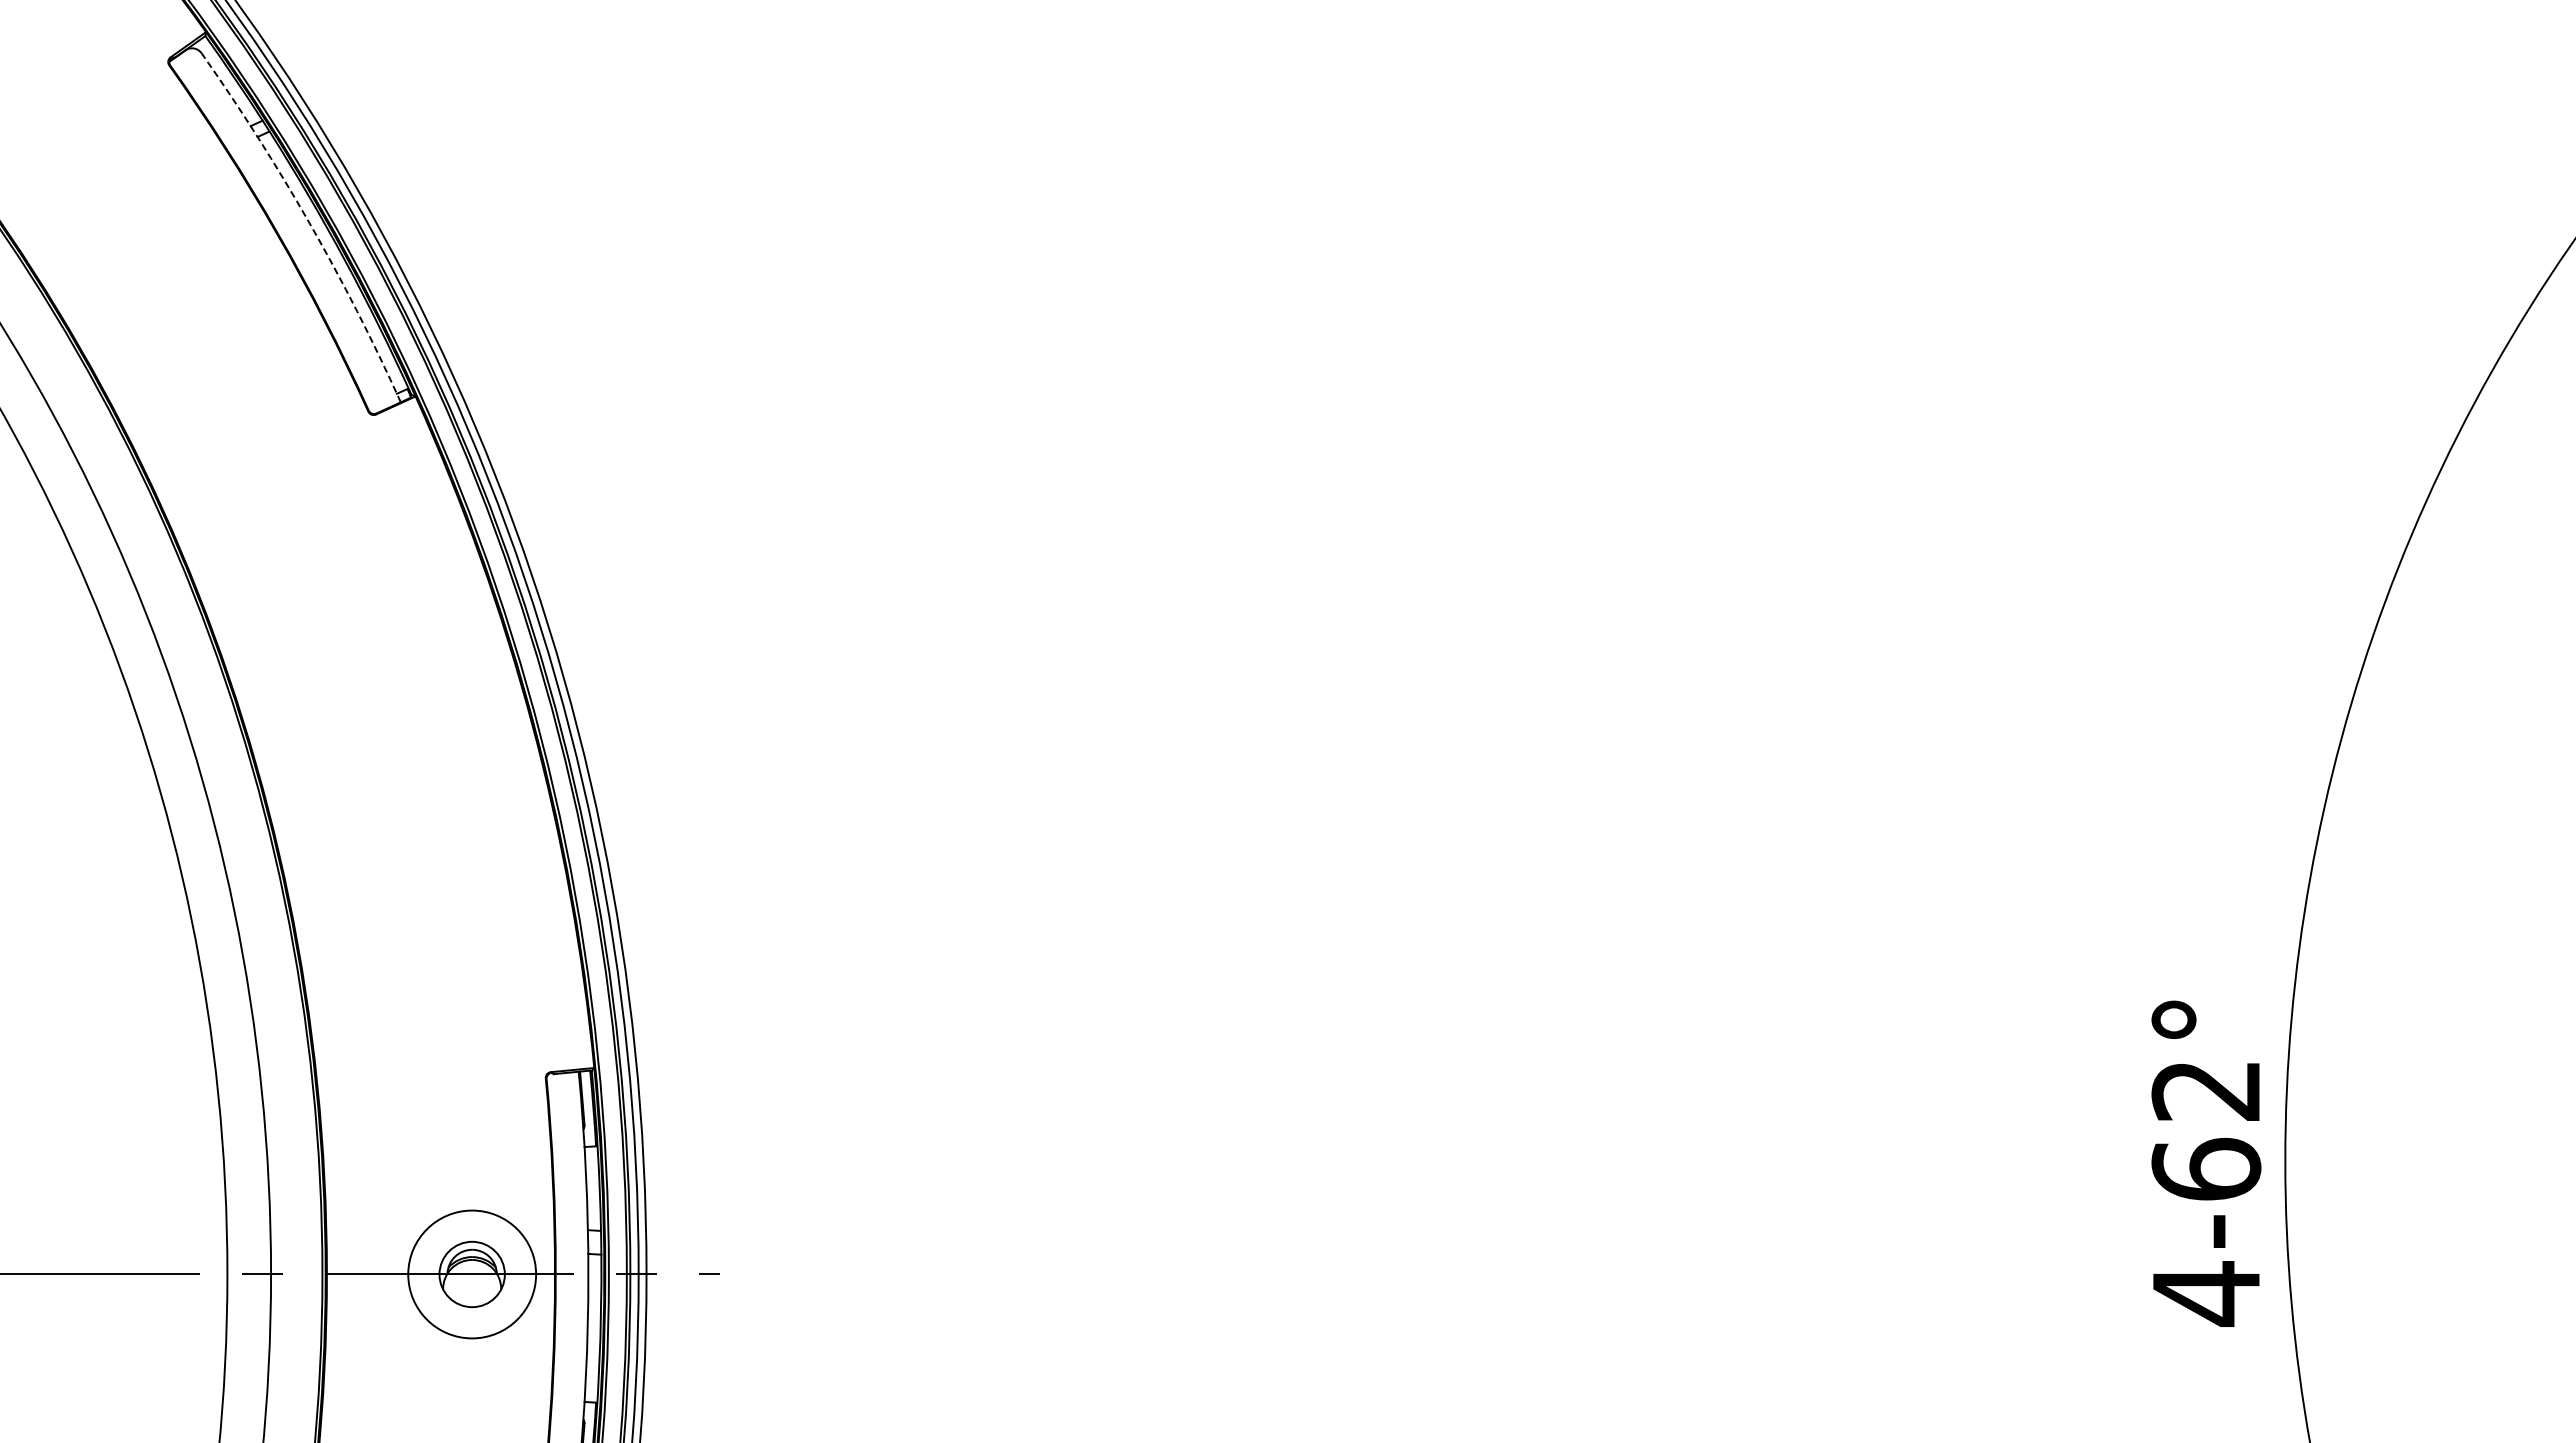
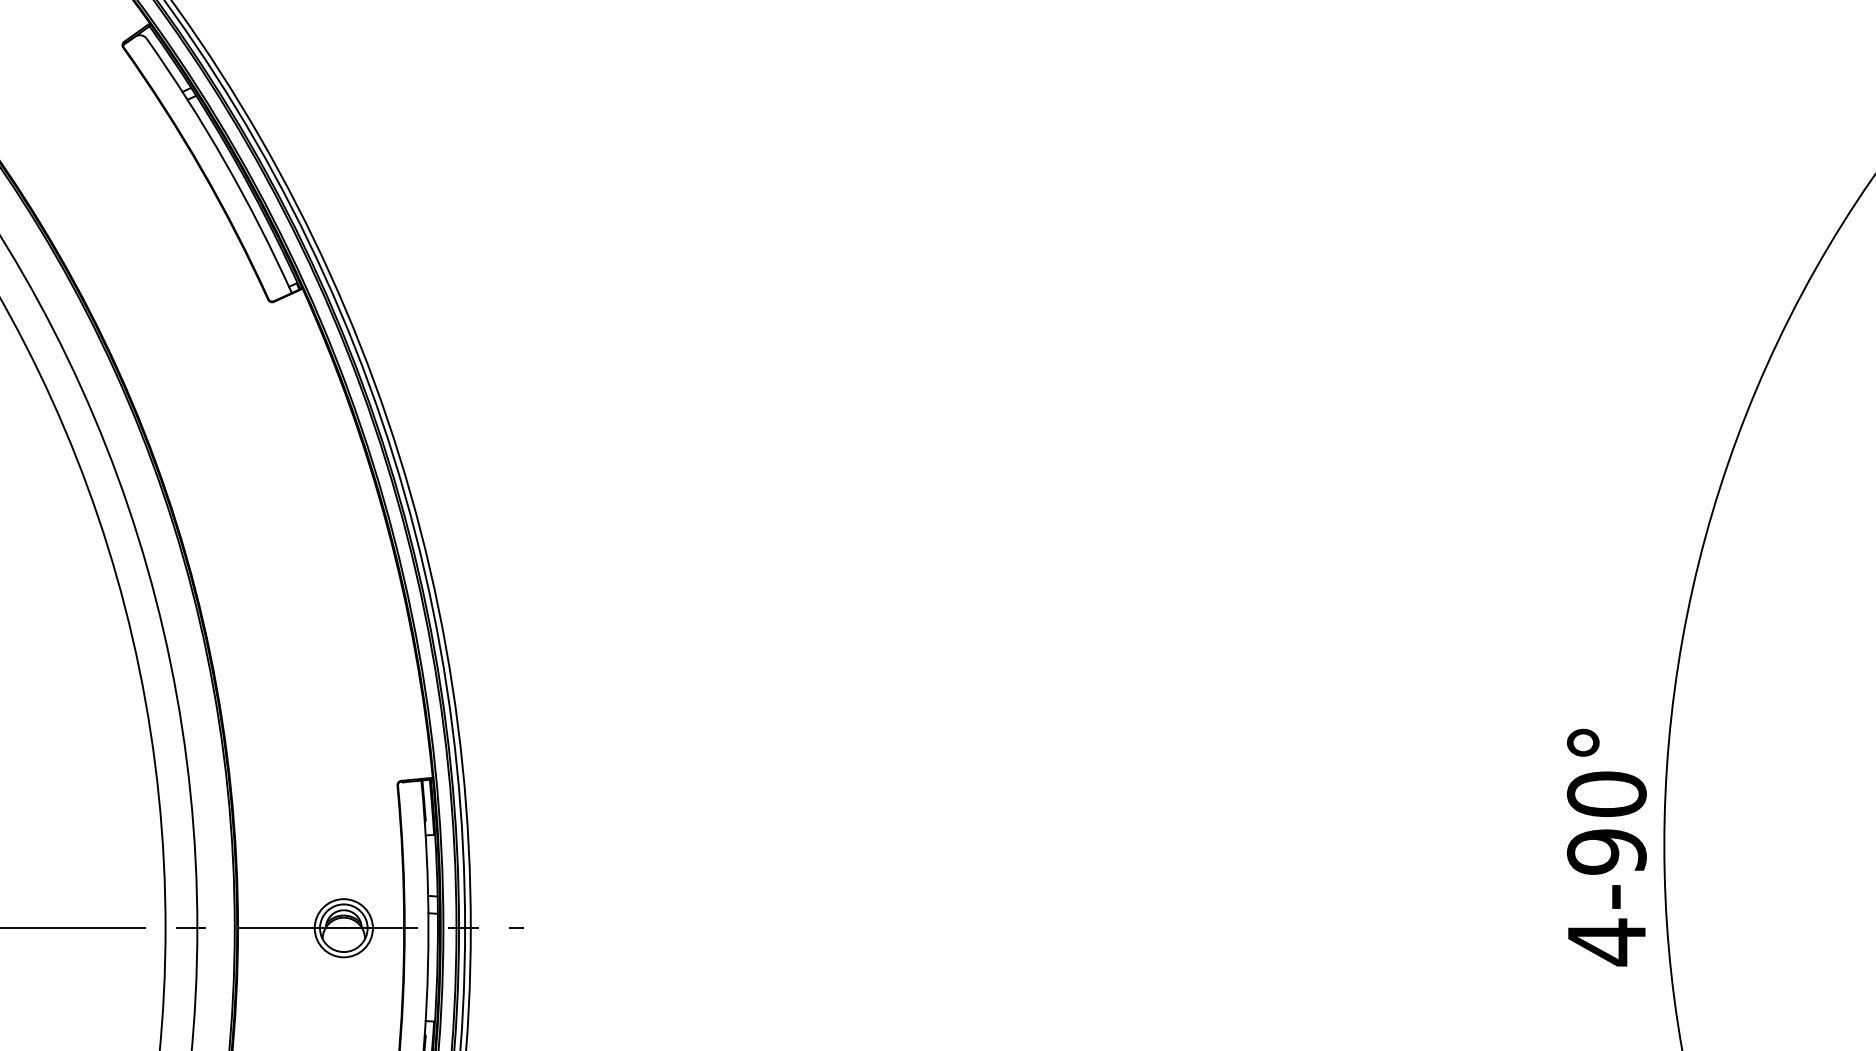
arc: (309, 223) -> (225, 162), dashed -> solid
text: (2206, 1130) -> (1606, 823), 4-62° -> 4-90°
circle: (472, 1274) -> (344, 928), size x0.62

